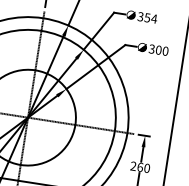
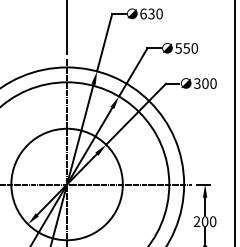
text: (147, 17) -> (186, 48), 354 -> 550
text: (139, 167) -> (204, 221), 260 -> 200

